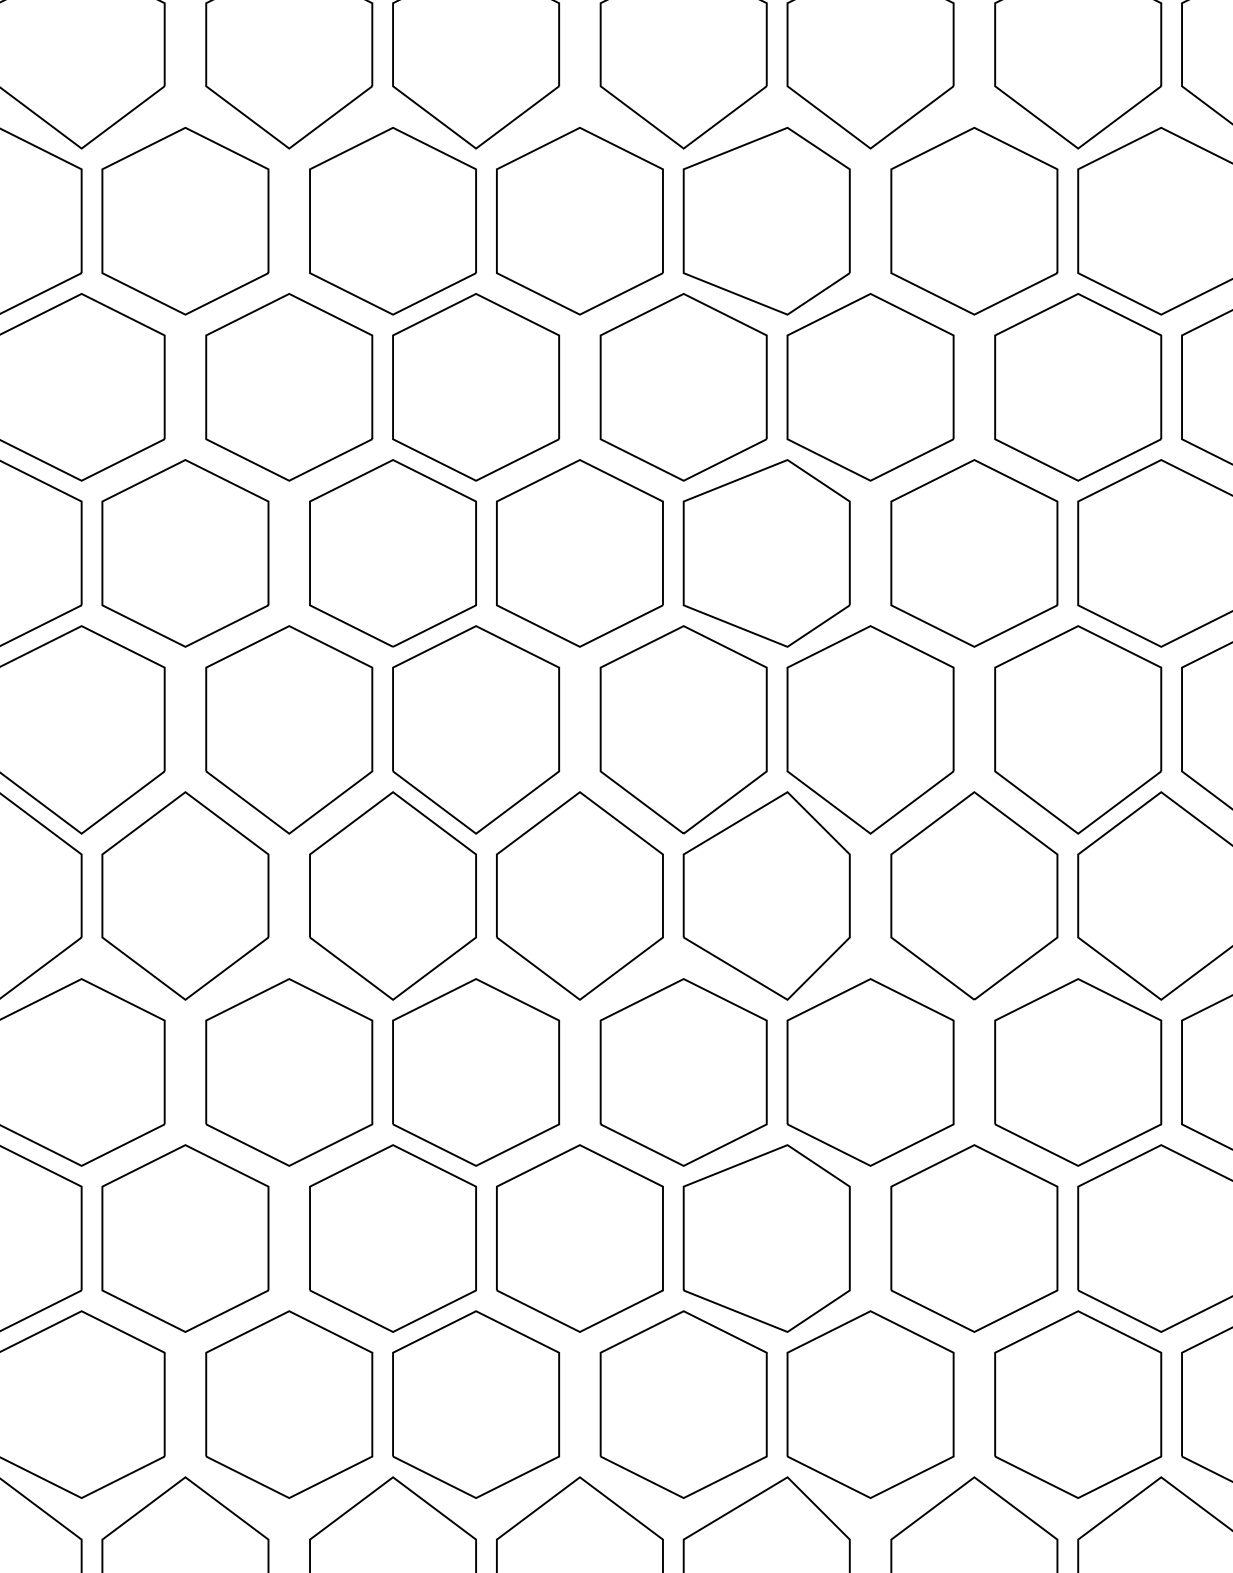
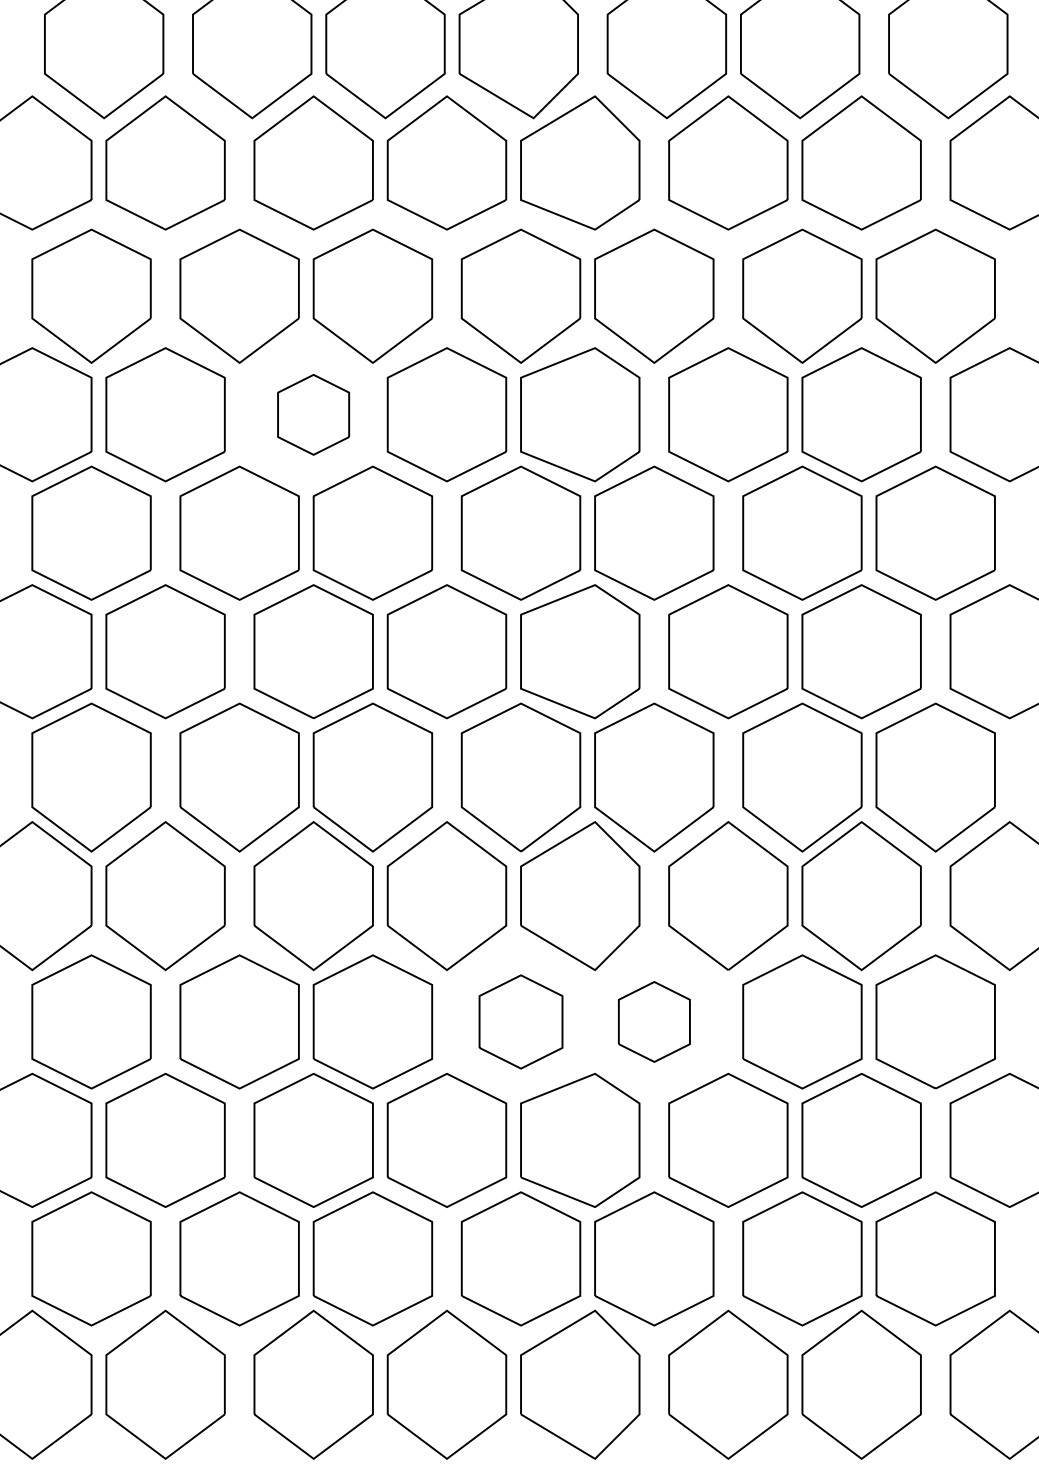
part: (392, 220) -> (313, 414), size x0.6
part: (682, 1071) -> (520, 1021), size x0.7
part: (870, 1071) -> (654, 1021), size x0.6

